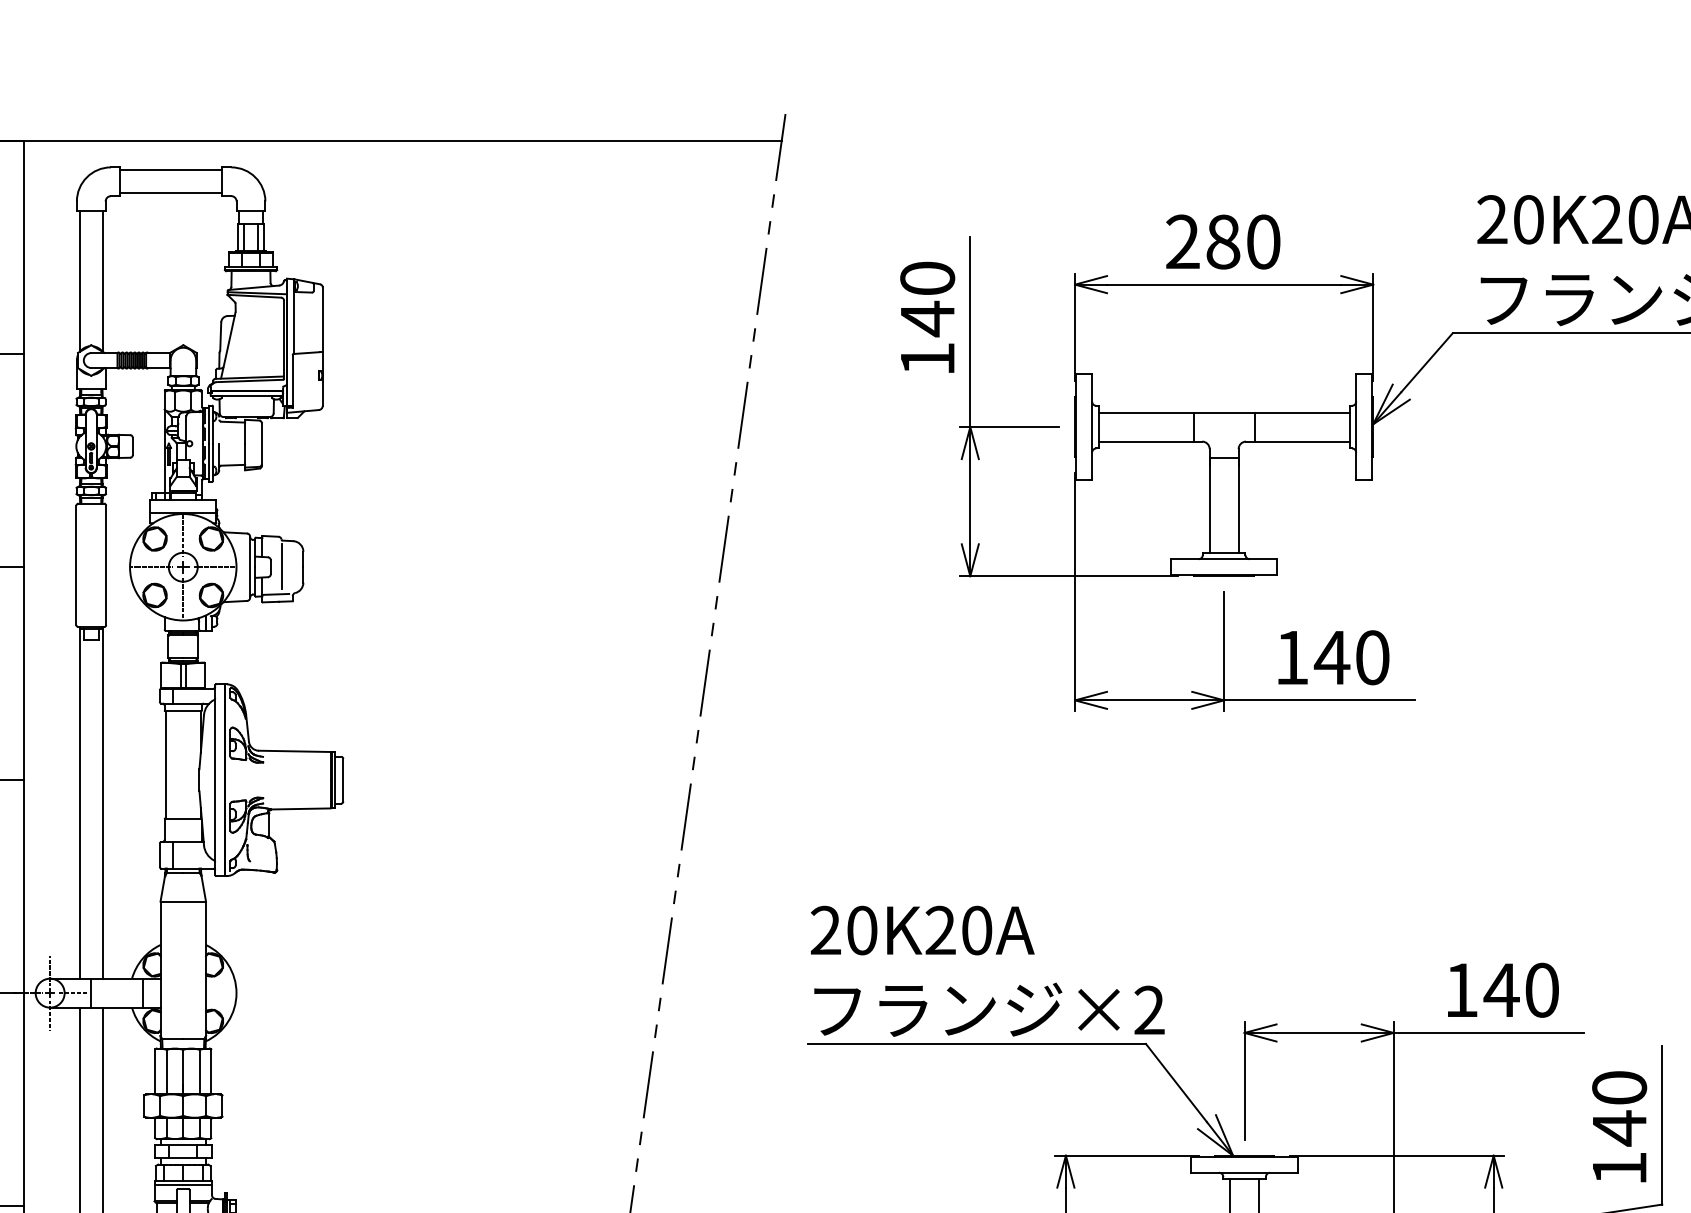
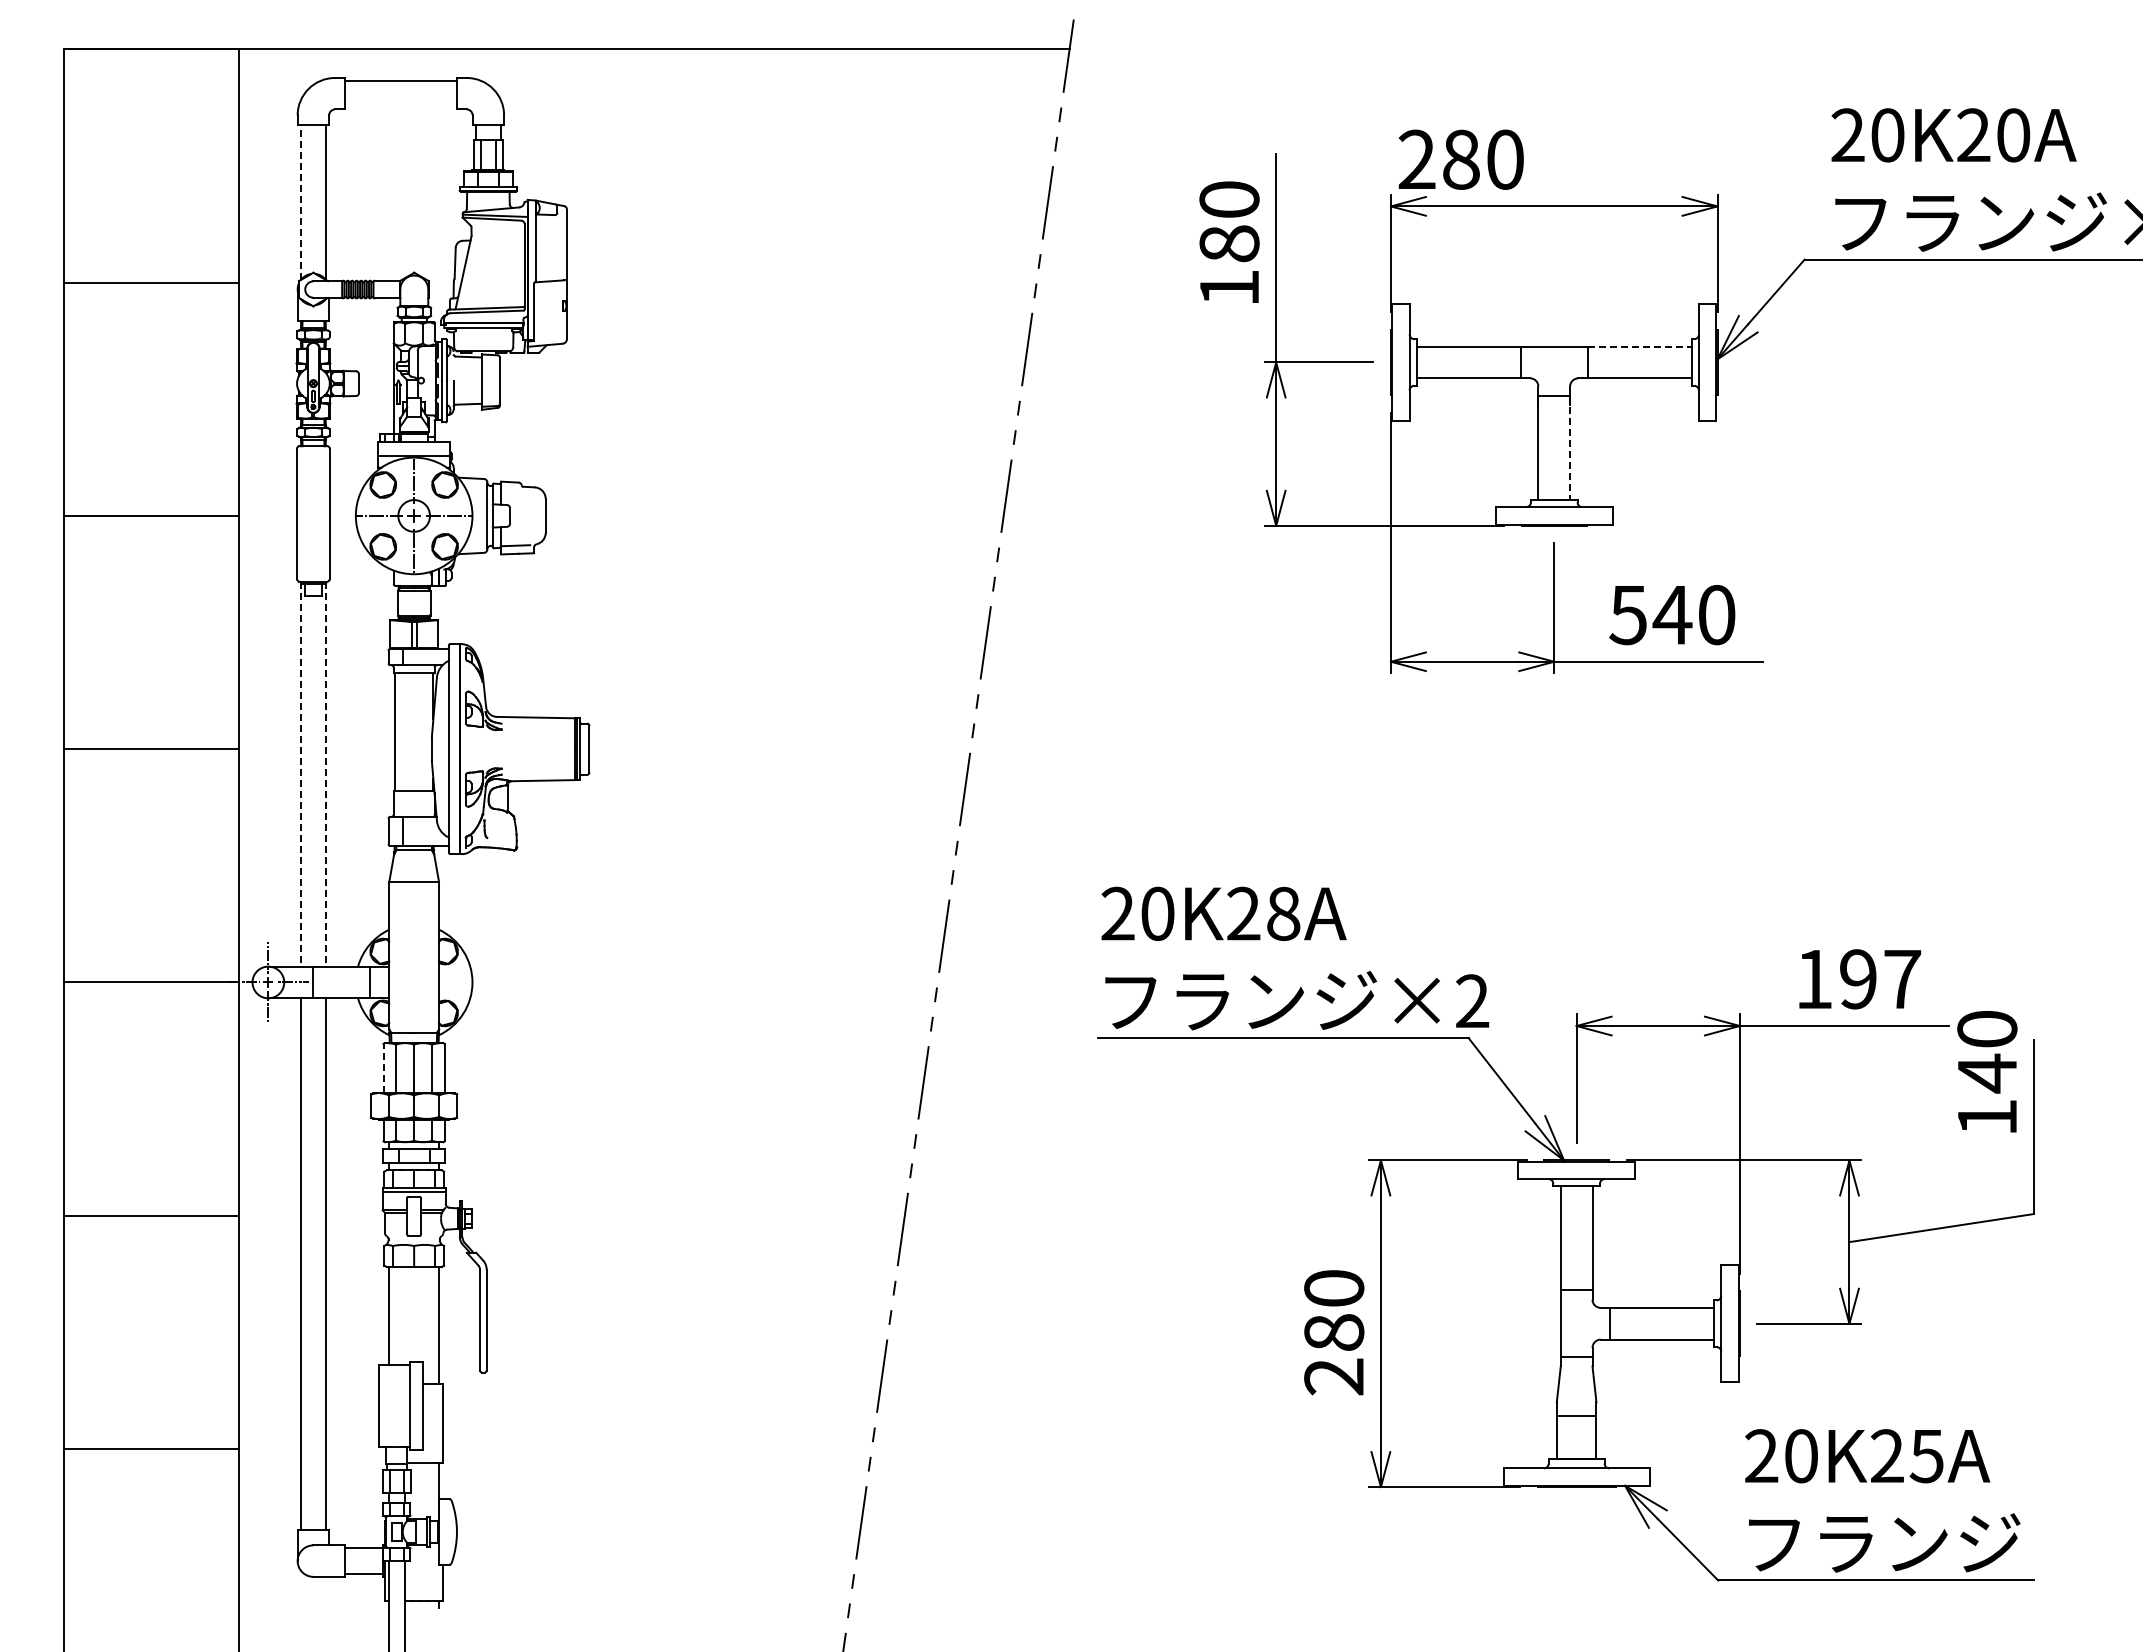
line: (170, 193) -> (400, 106), removed
text: (1222, 241) -> (1460, 159), moved
line: (79, 281) -> (300, 202), solid -> dashed
text: (927, 319) -> (1229, 244), 140 -> 180
line: (1302, 412) -> (1640, 346), solid -> dashed
line: (1239, 505) -> (1570, 448), solid -> dashed
line: (281, 565) -> (521, 514), removed
text: (1291, 658) -> (1627, 615), 140 -> 540
line: (79, 803) -> (300, 774), solid -> dashed
line: (103, 803) -> (326, 774), solid -> dashed
text: (976, 930) -> (1283, 913), 20K20A -> 20K28A
text: (1521, 990) -> (1879, 979), 140 -> 197
line: (155, 1071) -> (383, 1068), solid -> dashed
text: (1619, 1126) -> (1987, 1071), moved

